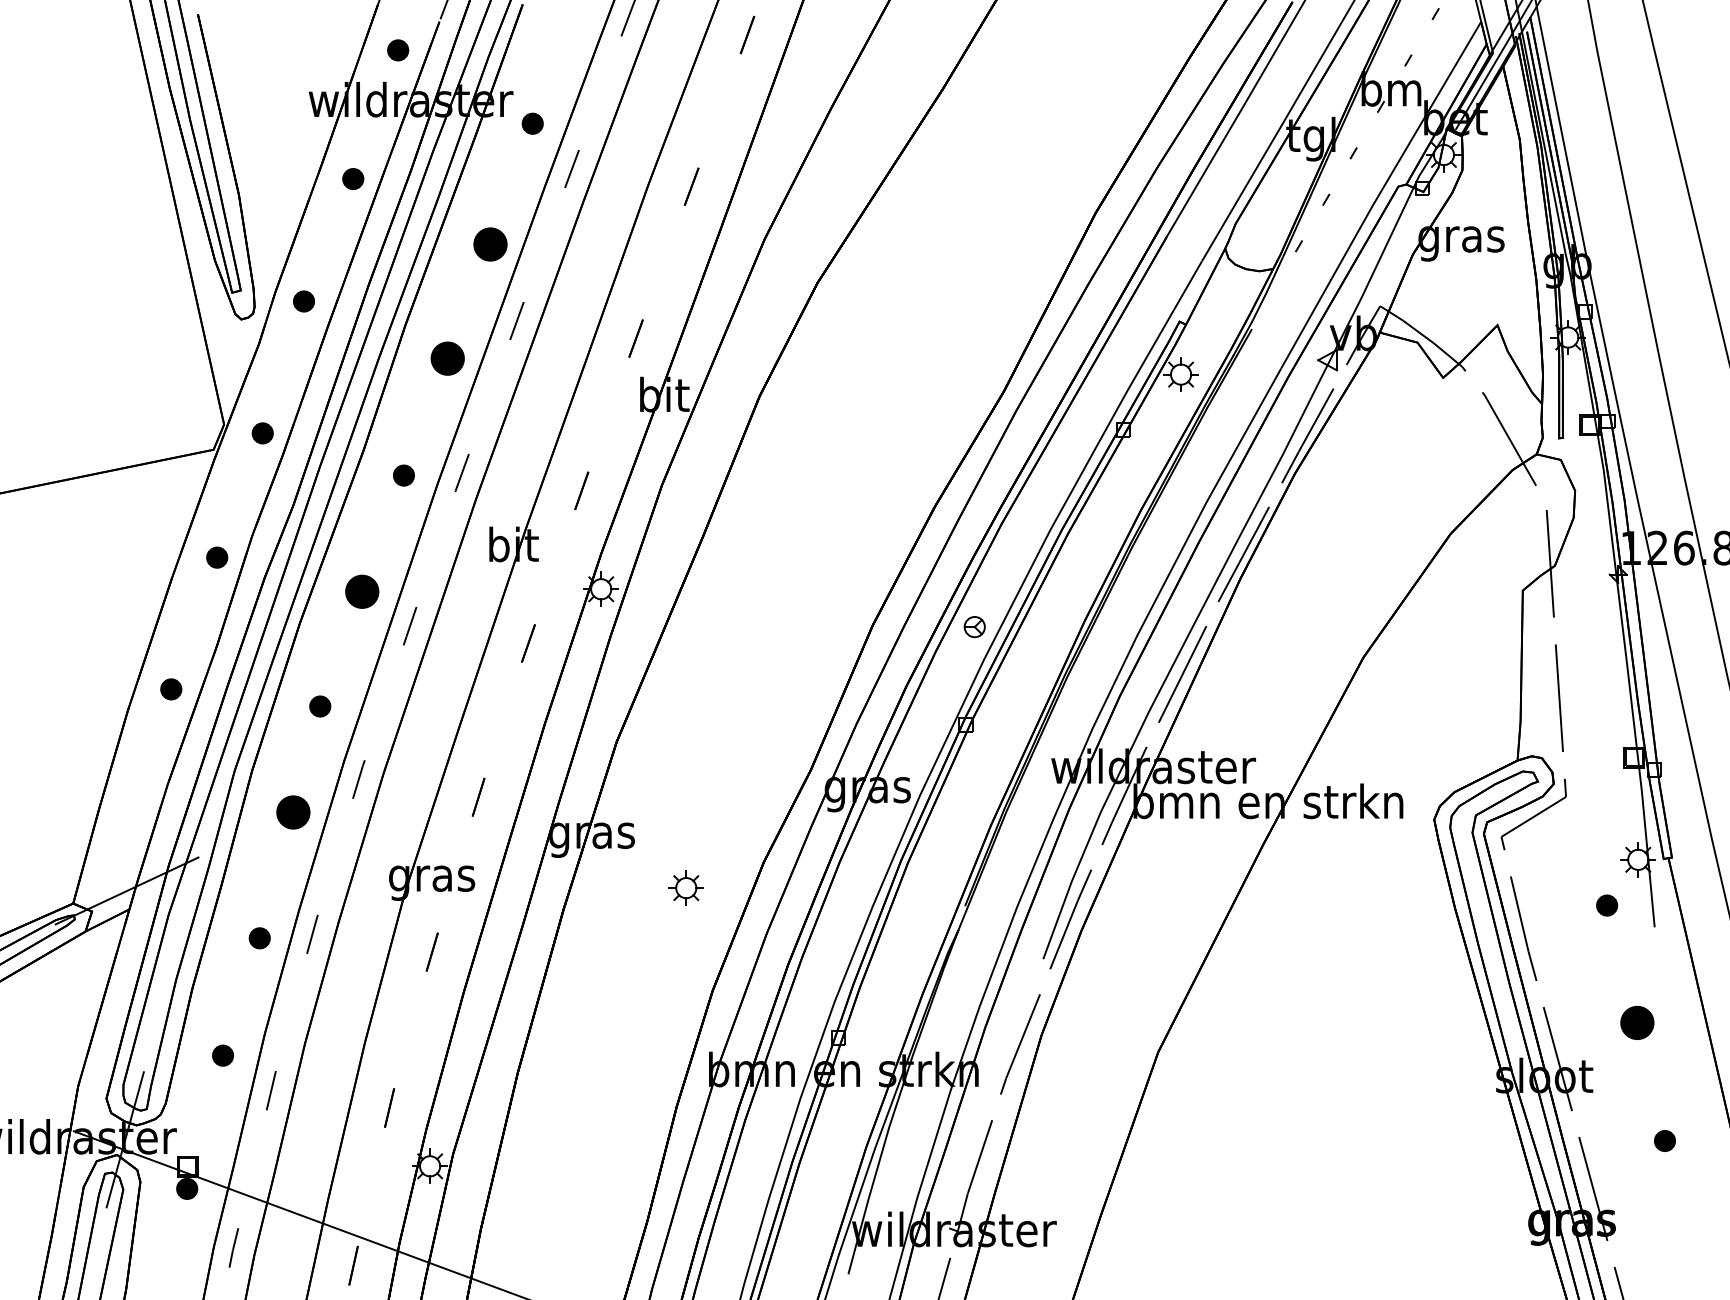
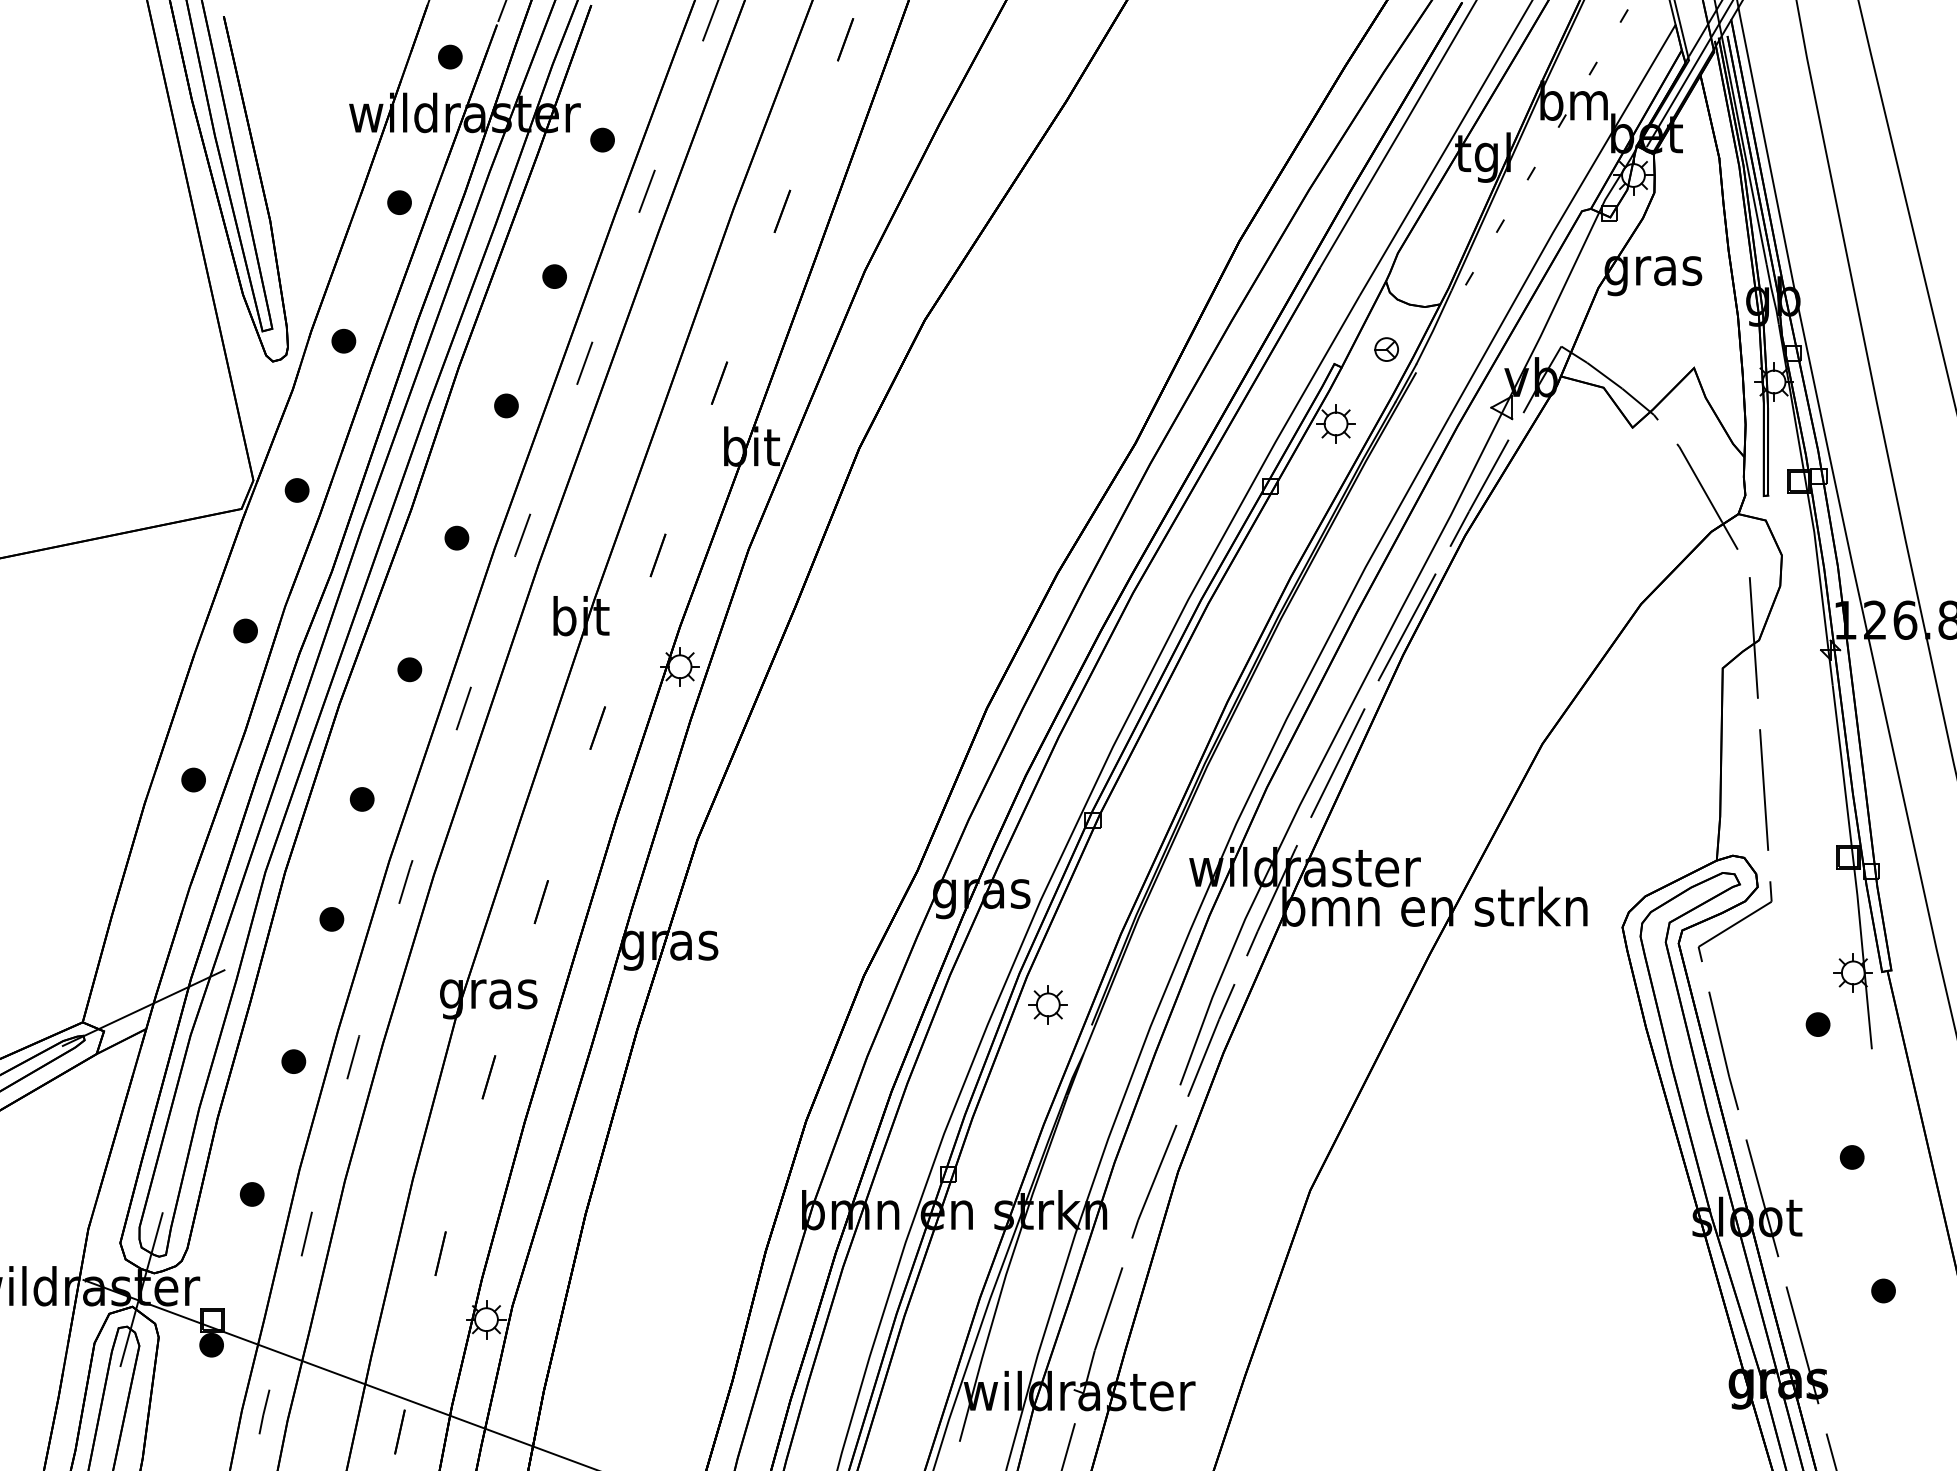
part: (490, 244) -> (554, 276), size x0.62
part: (447, 358) -> (506, 405), size x0.62
part: (362, 591) -> (409, 669), size x0.62
part: (974, 627) -> (1386, 349), moved
part: (293, 812) -> (331, 919), size x0.62
part: (685, 887) -> (1047, 1004), moved
part: (1636, 1023) -> (1851, 1157), size x0.62

